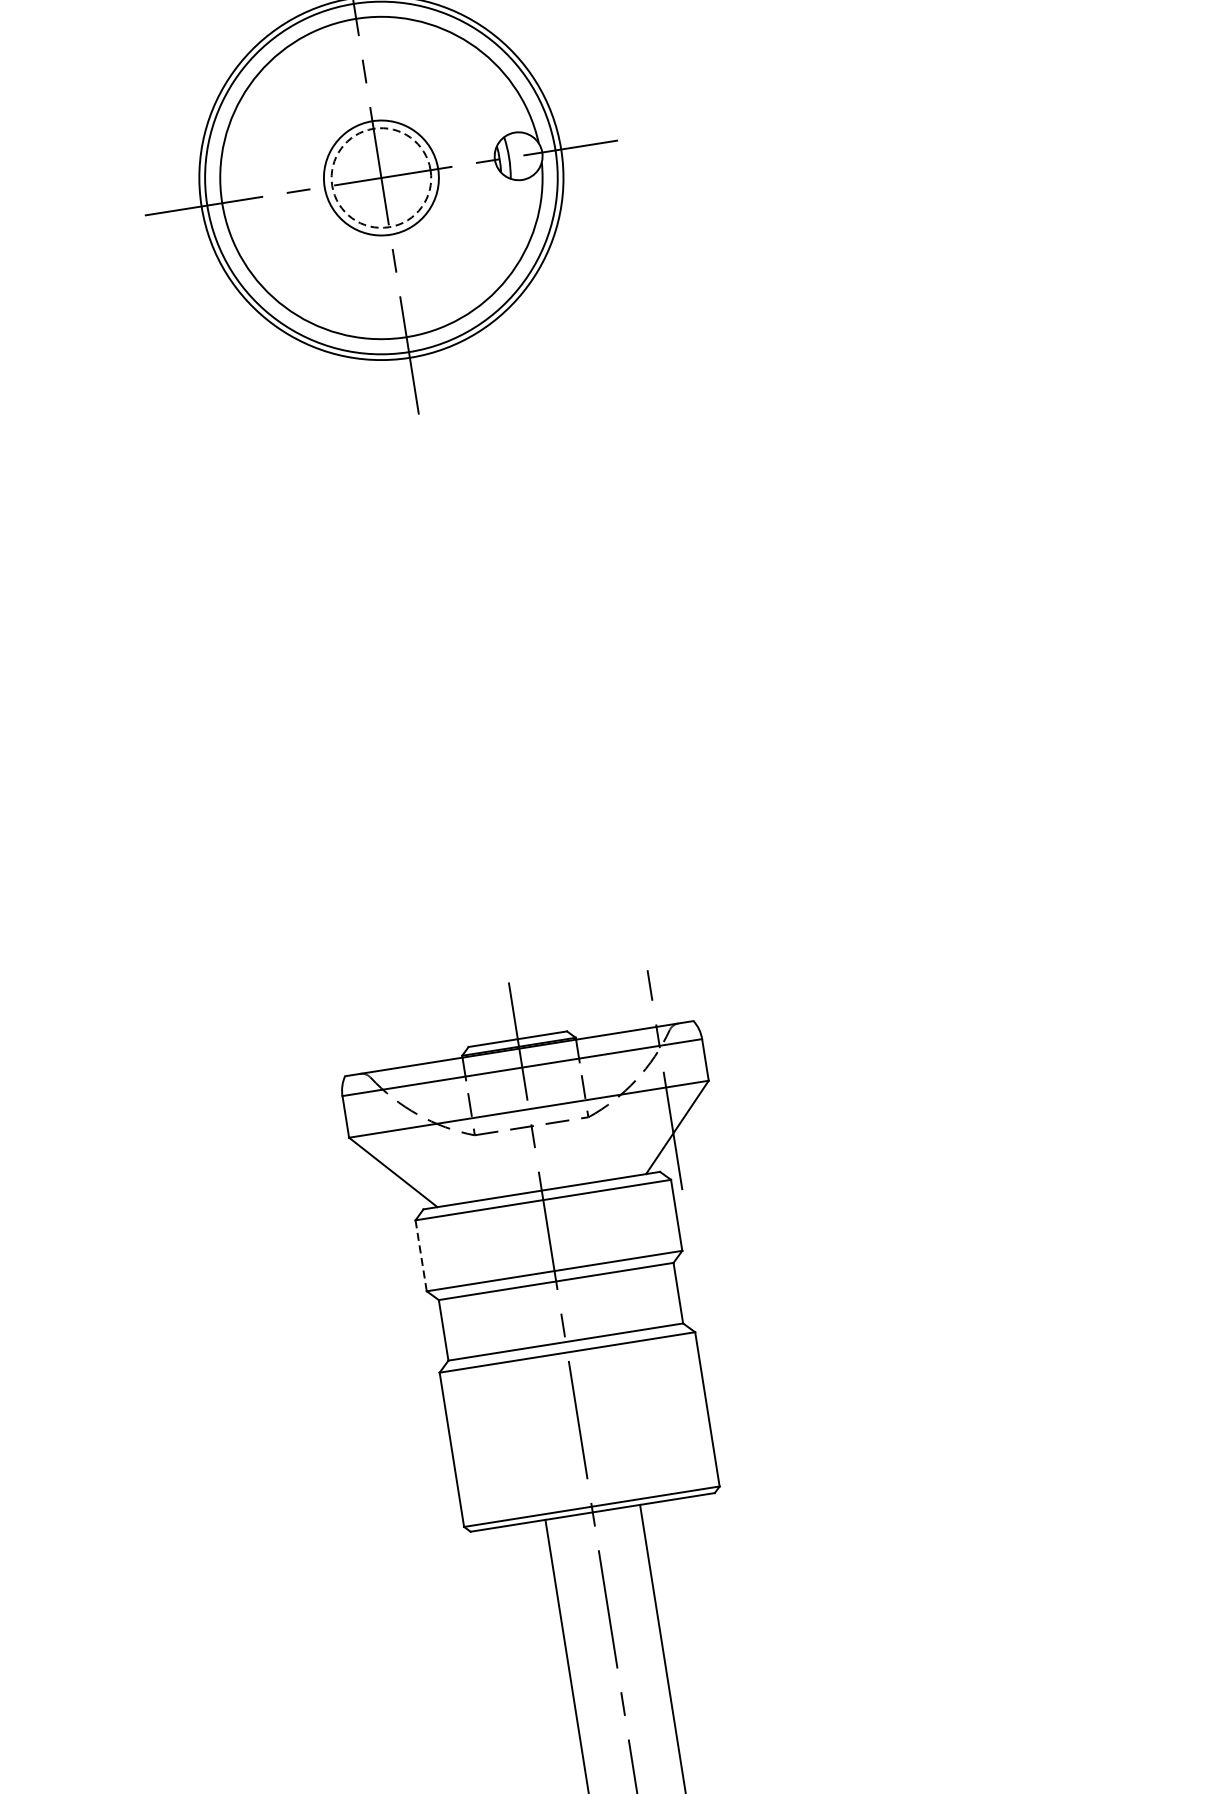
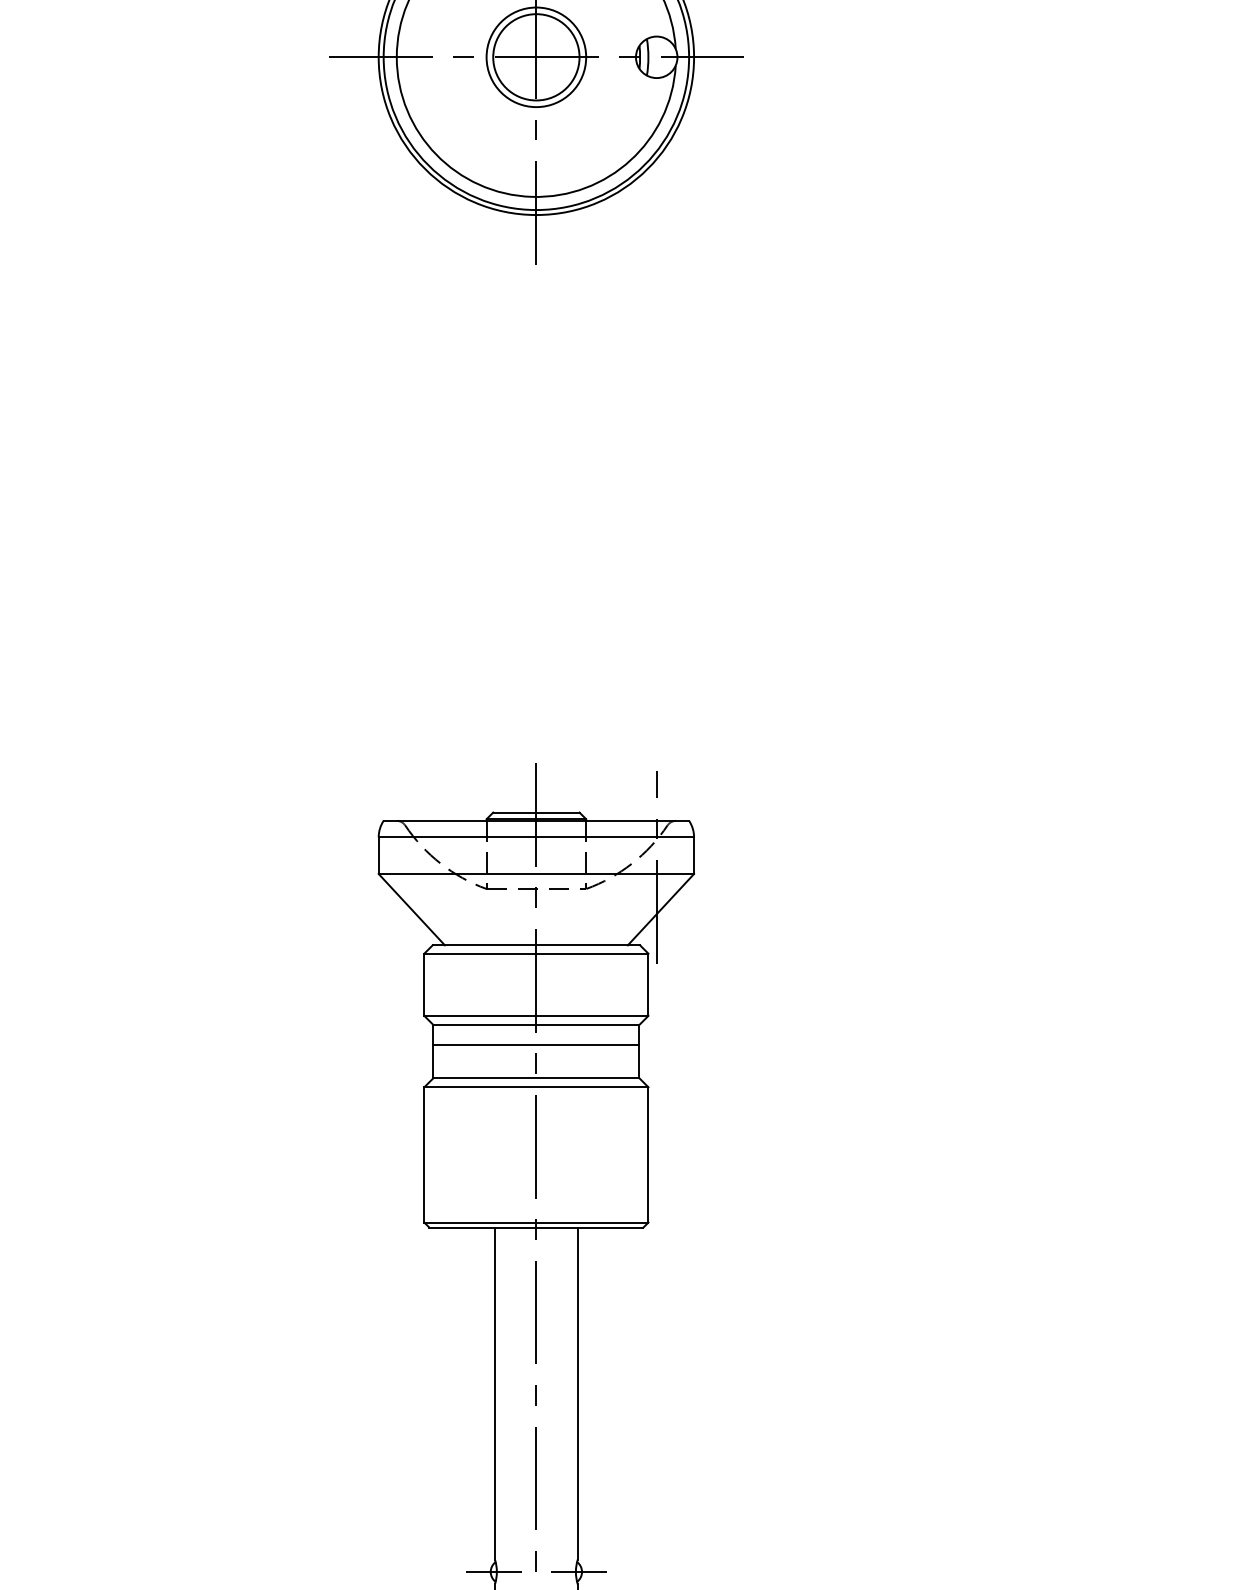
circle: (381, 178) -> (536, 57), dashed -> solid
line: (421, 1256) -> (424, 985), dashed -> solid
line: (559, 1303) -> (536, 1044), added

